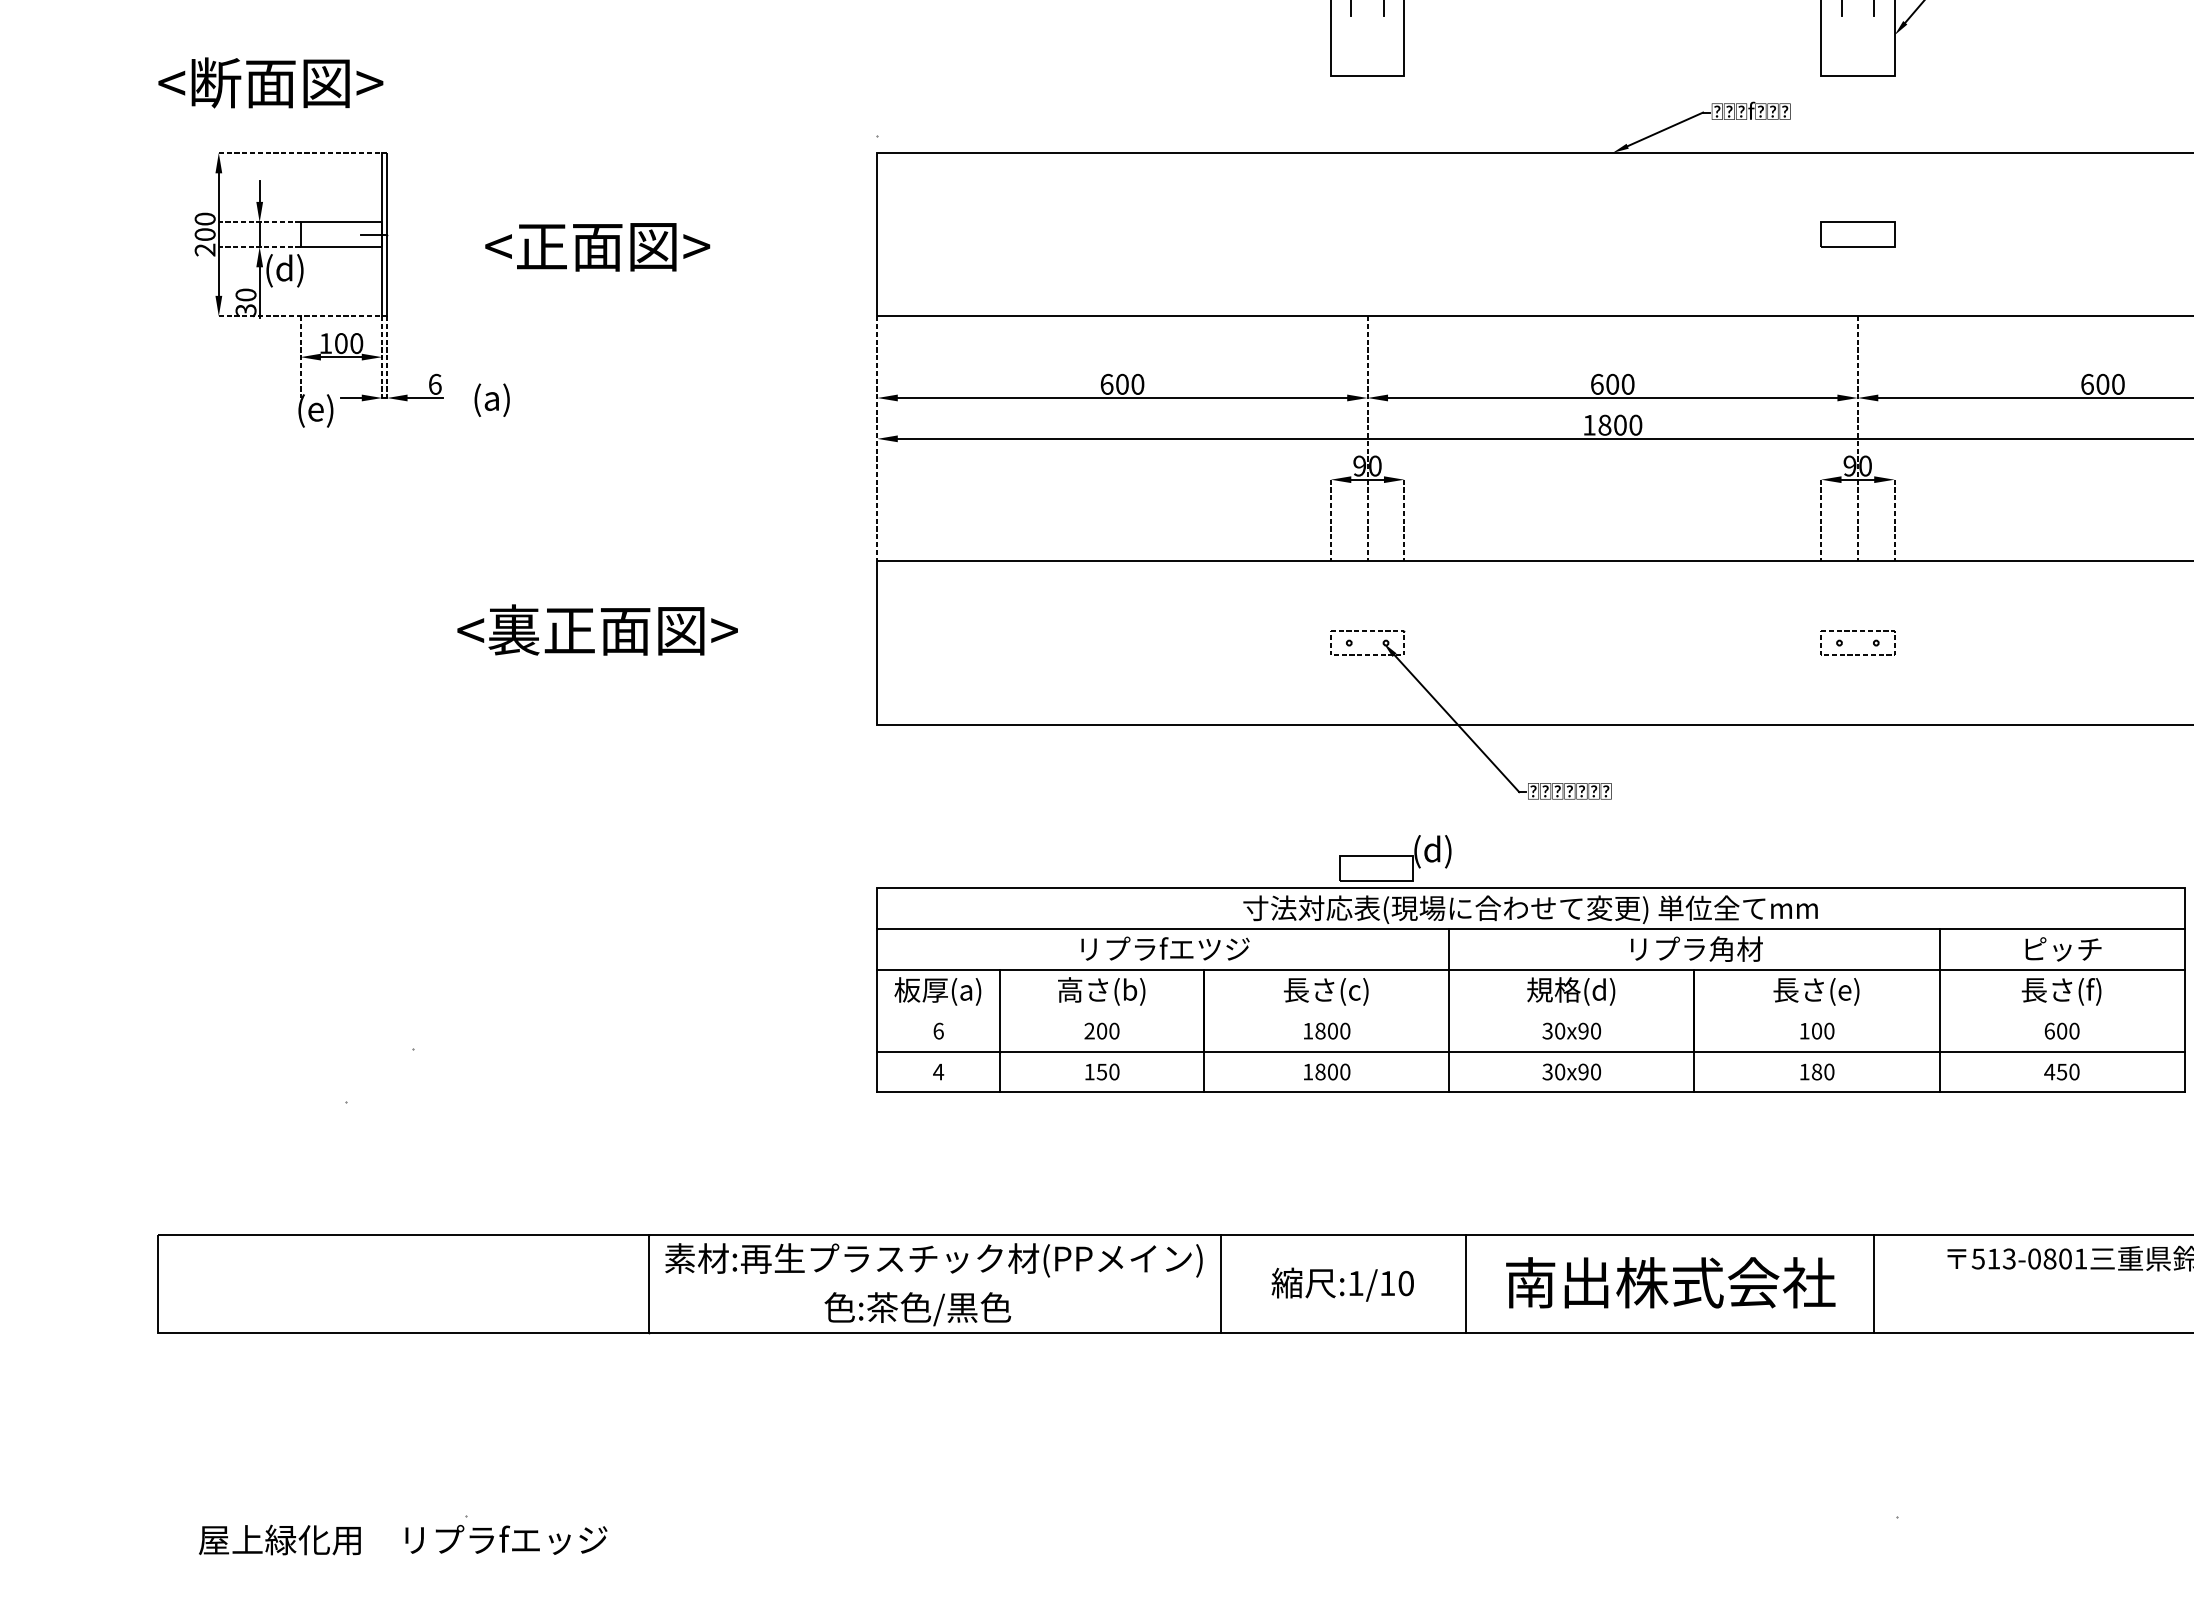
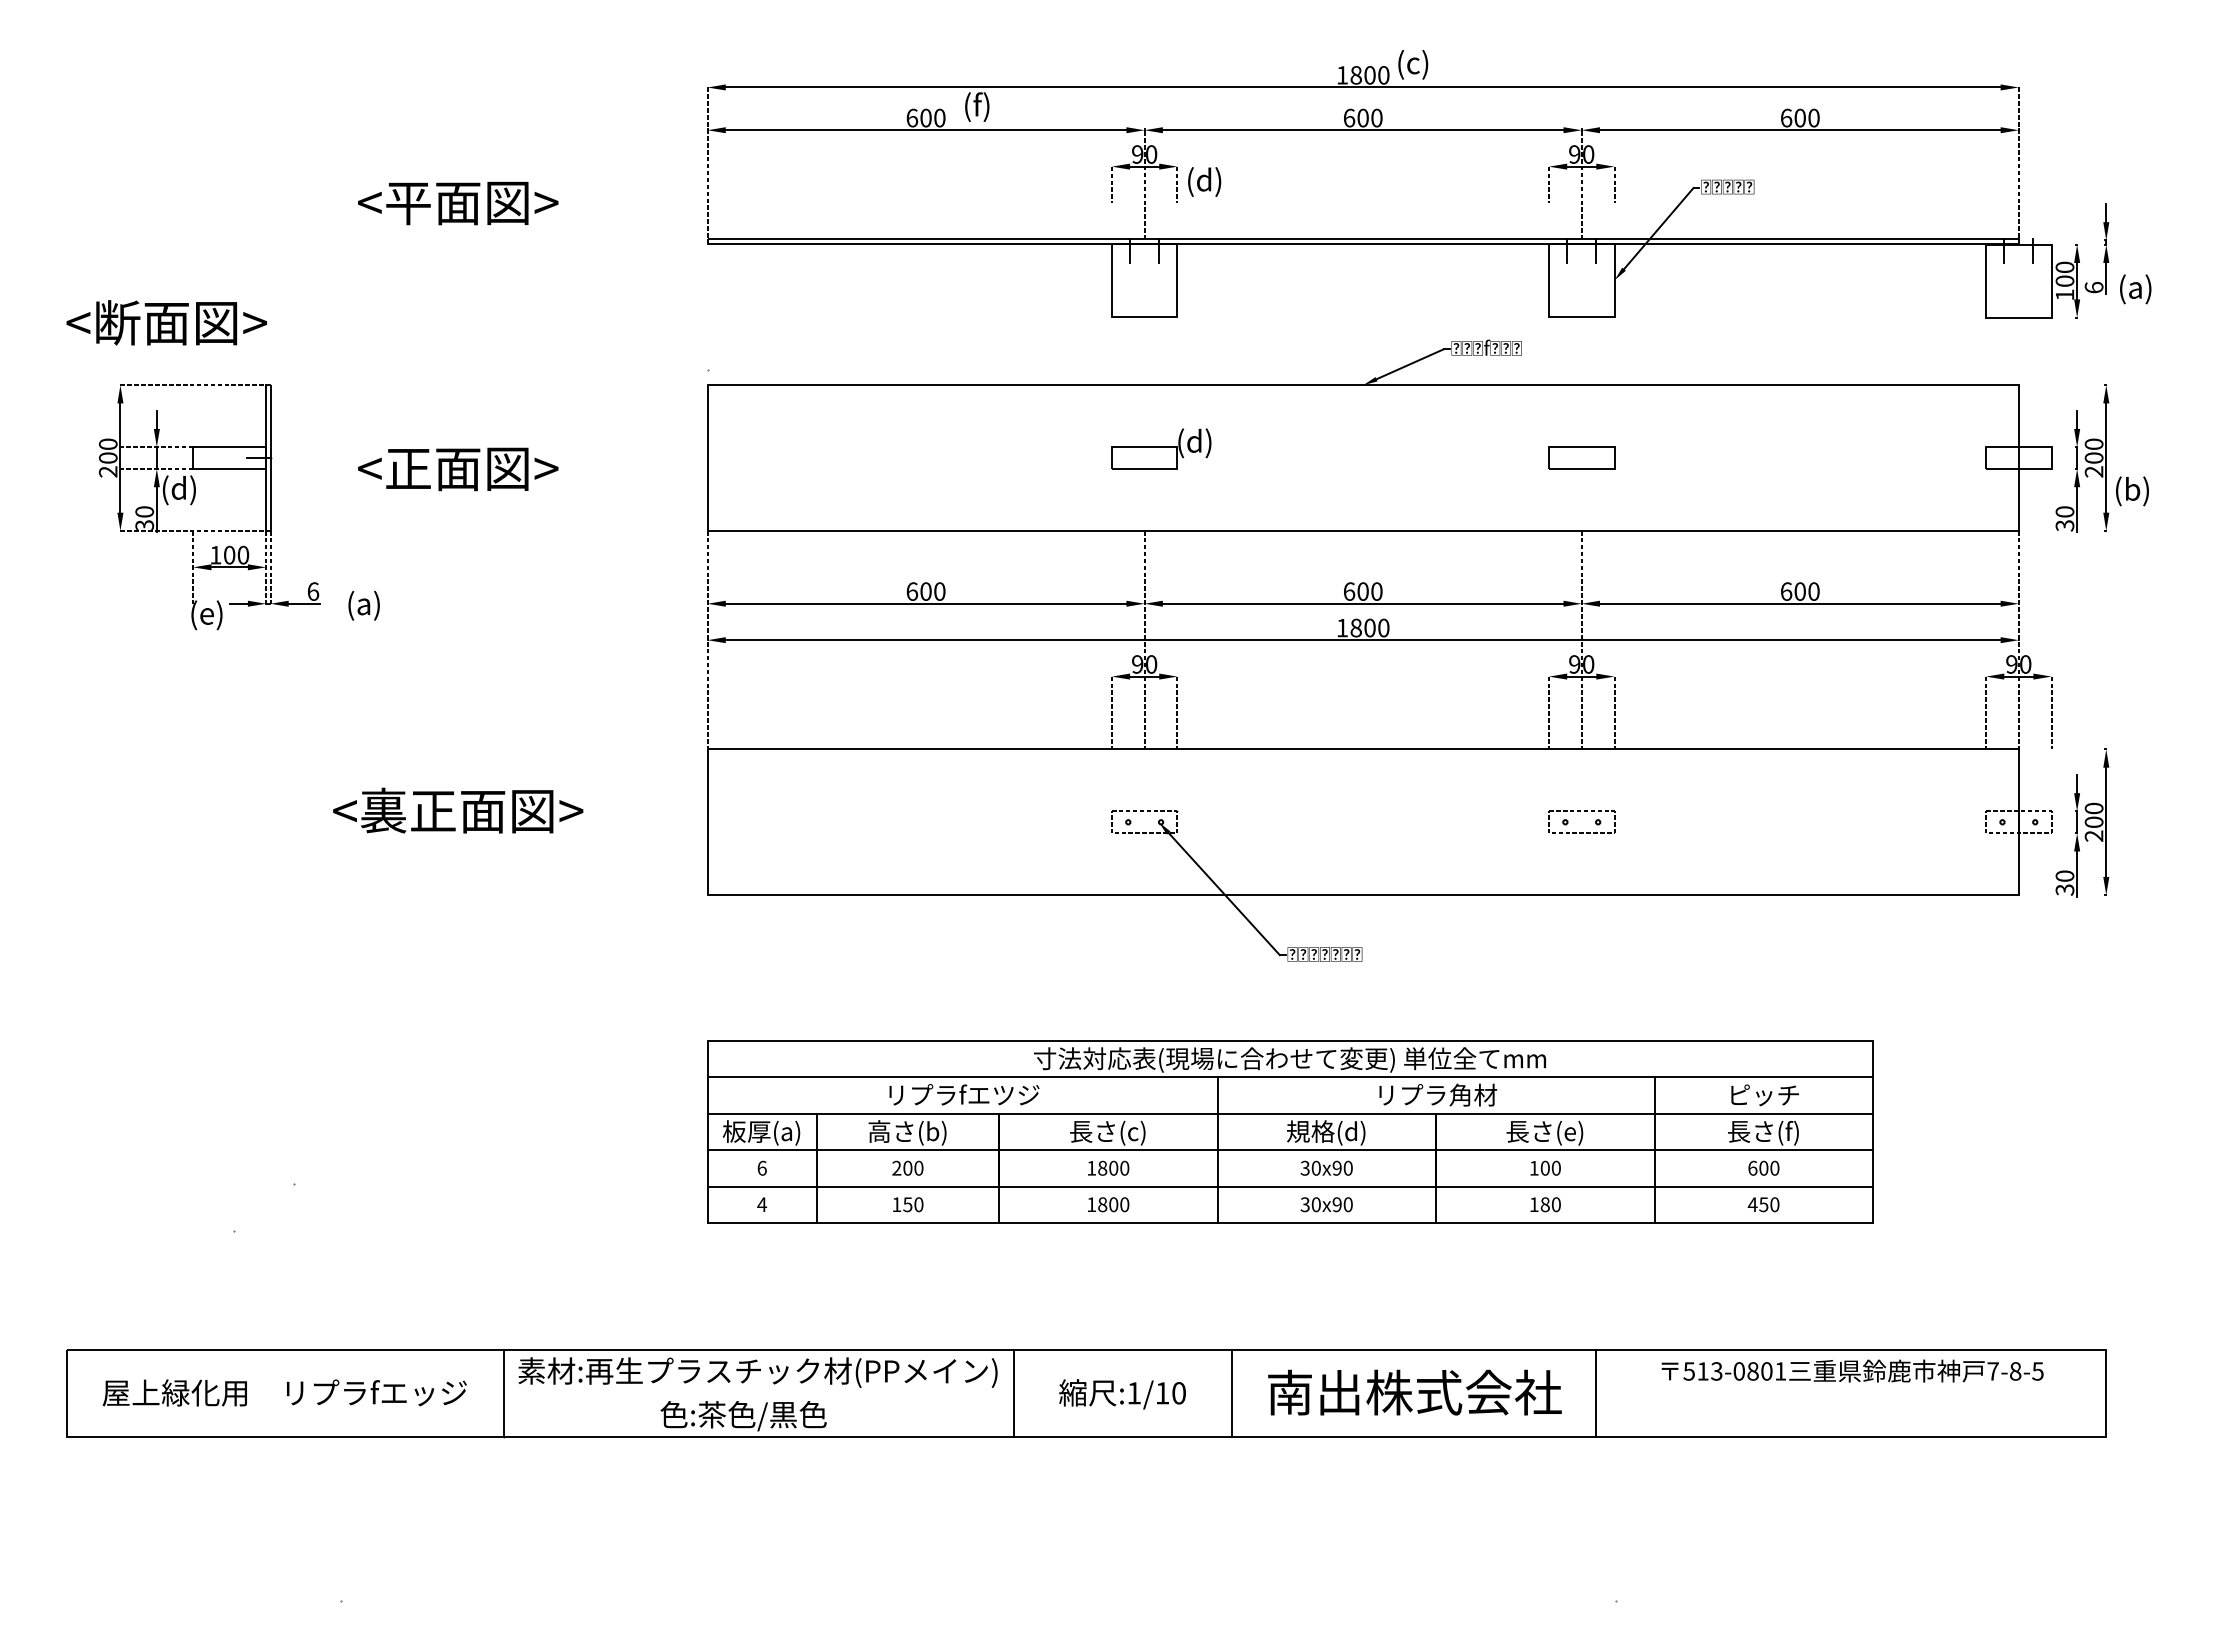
part: (1395, 857) -> (1161, 448), moved
line: (1531, 1011) -> (1290, 1150), added
text: (402, 1539) -> (284, 1392), moved

